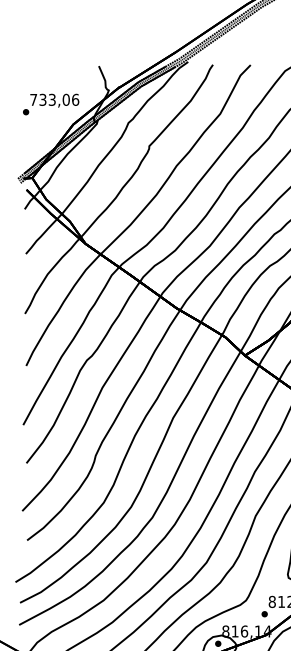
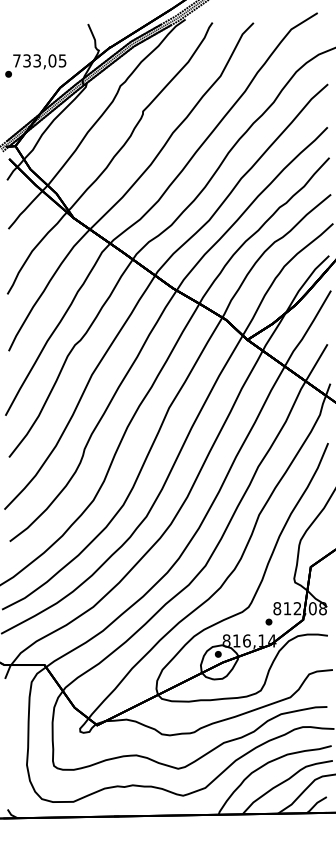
text: (75, 99) -> (62, 60), 733,06 -> 733,05

